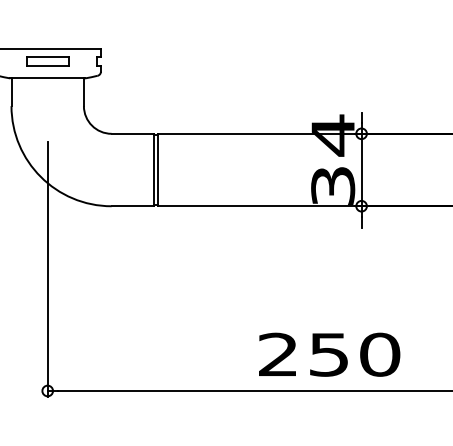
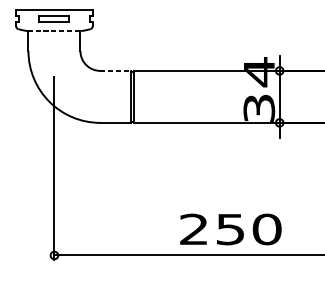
line: (48, 78) -> (55, 31), solid -> dashed
line: (133, 133) -> (116, 70), solid -> dashed
text: (329, 354) -> (230, 229), moved

